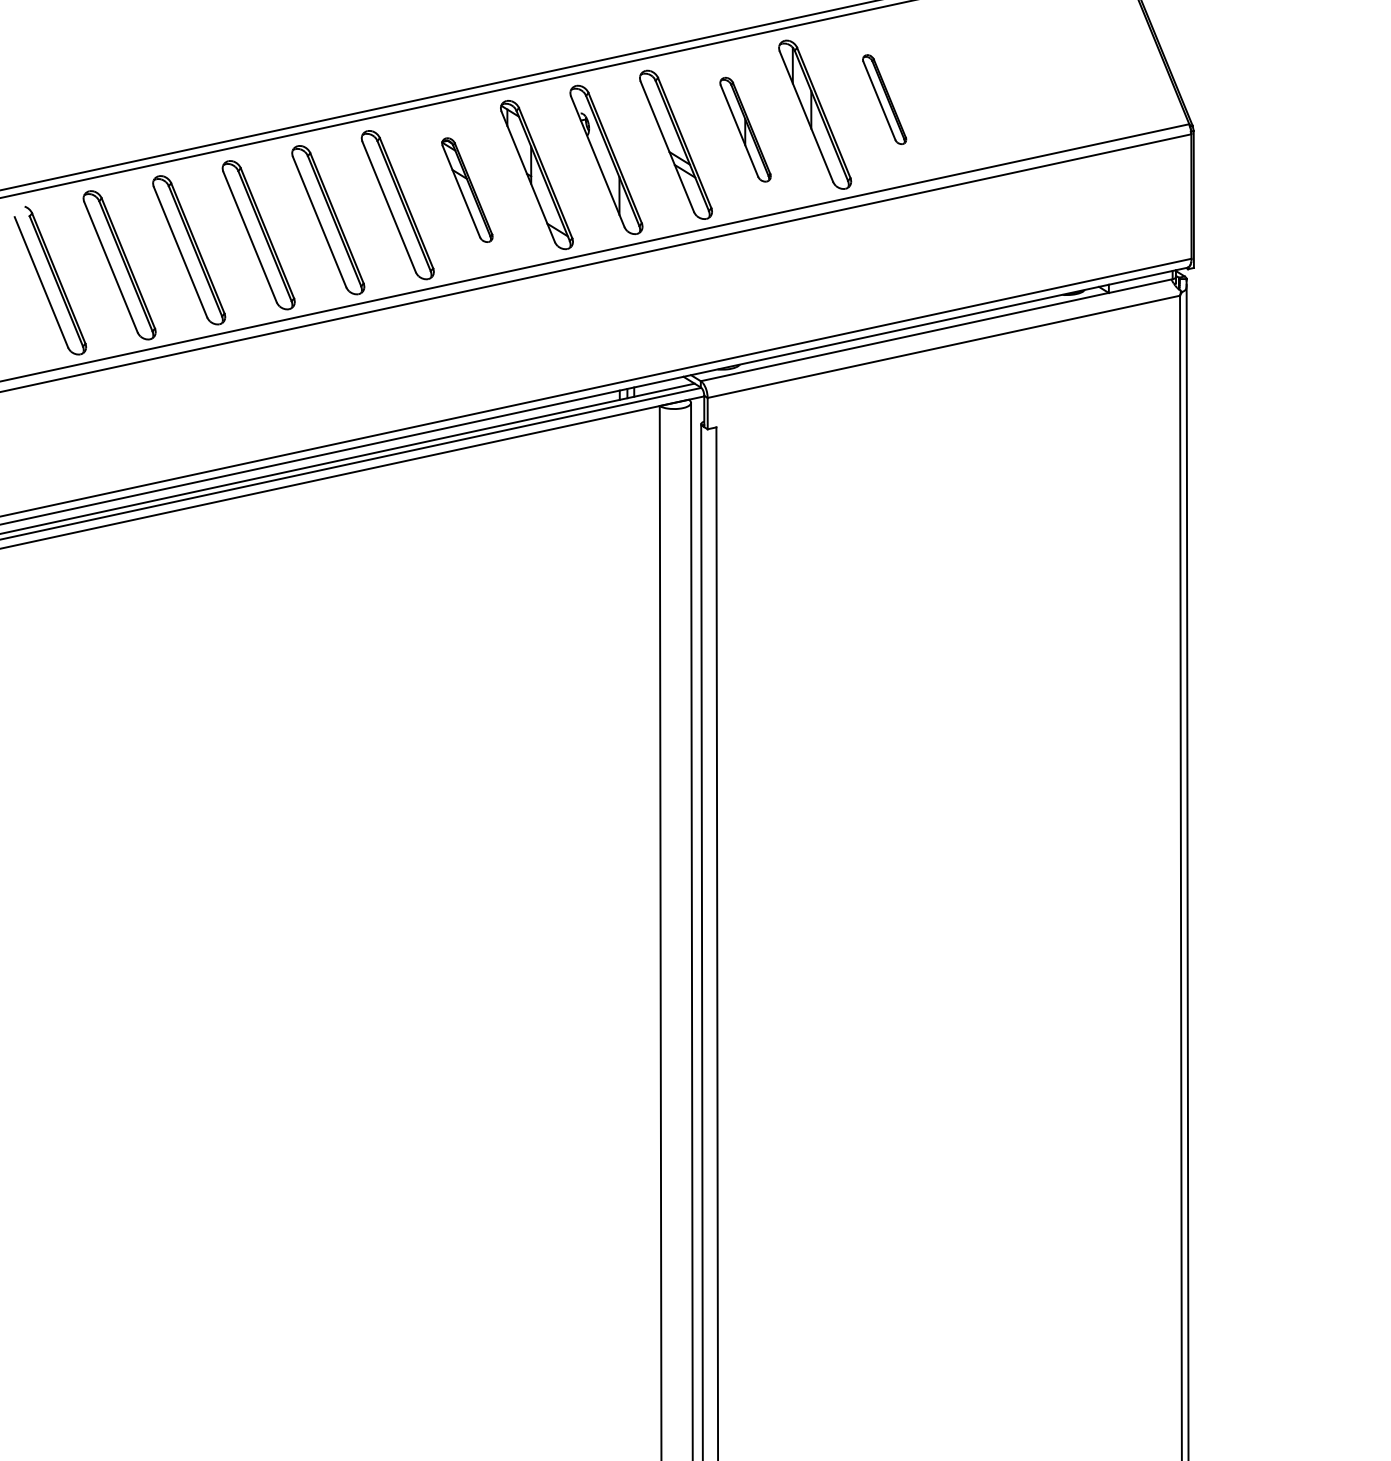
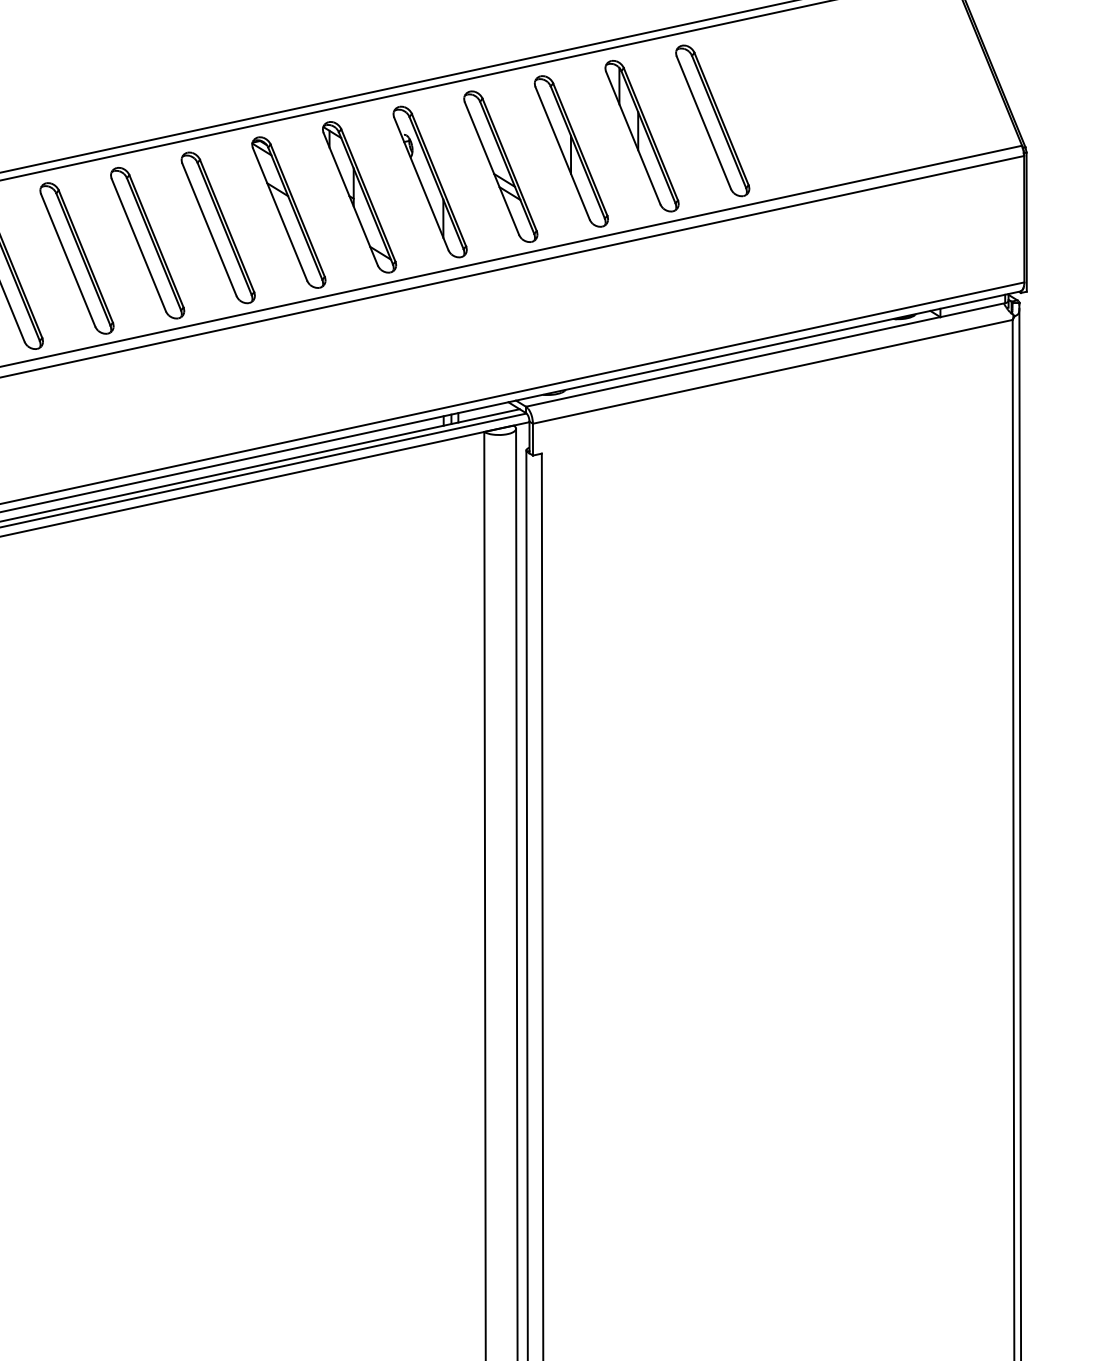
part: (884, 99) -> (712, 120), size x1.67
part: (745, 129) -> (571, 151), size x1.43
part: (467, 190) -> (289, 213), size x1.43

